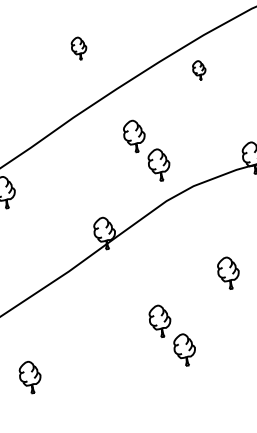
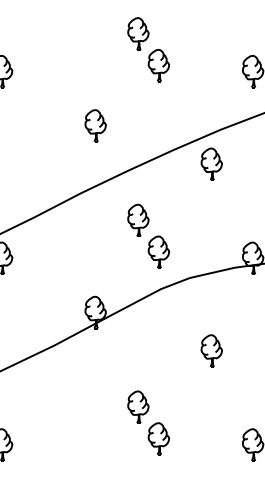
part: (79, 48) -> (95, 125), size x1.43
part: (199, 69) -> (211, 163), size x1.67
part: (228, 272) -> (211, 350), moved

